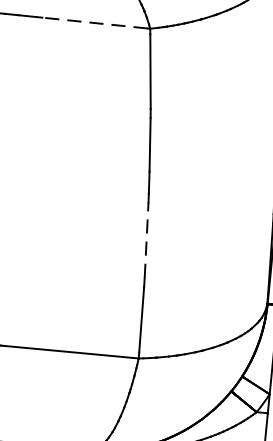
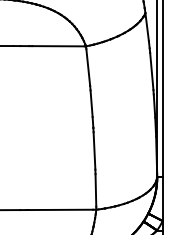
line: (92, 23) -> (57, 46), dashed -> solid
line: (146, 239) -> (94, 150), dashed -> solid

